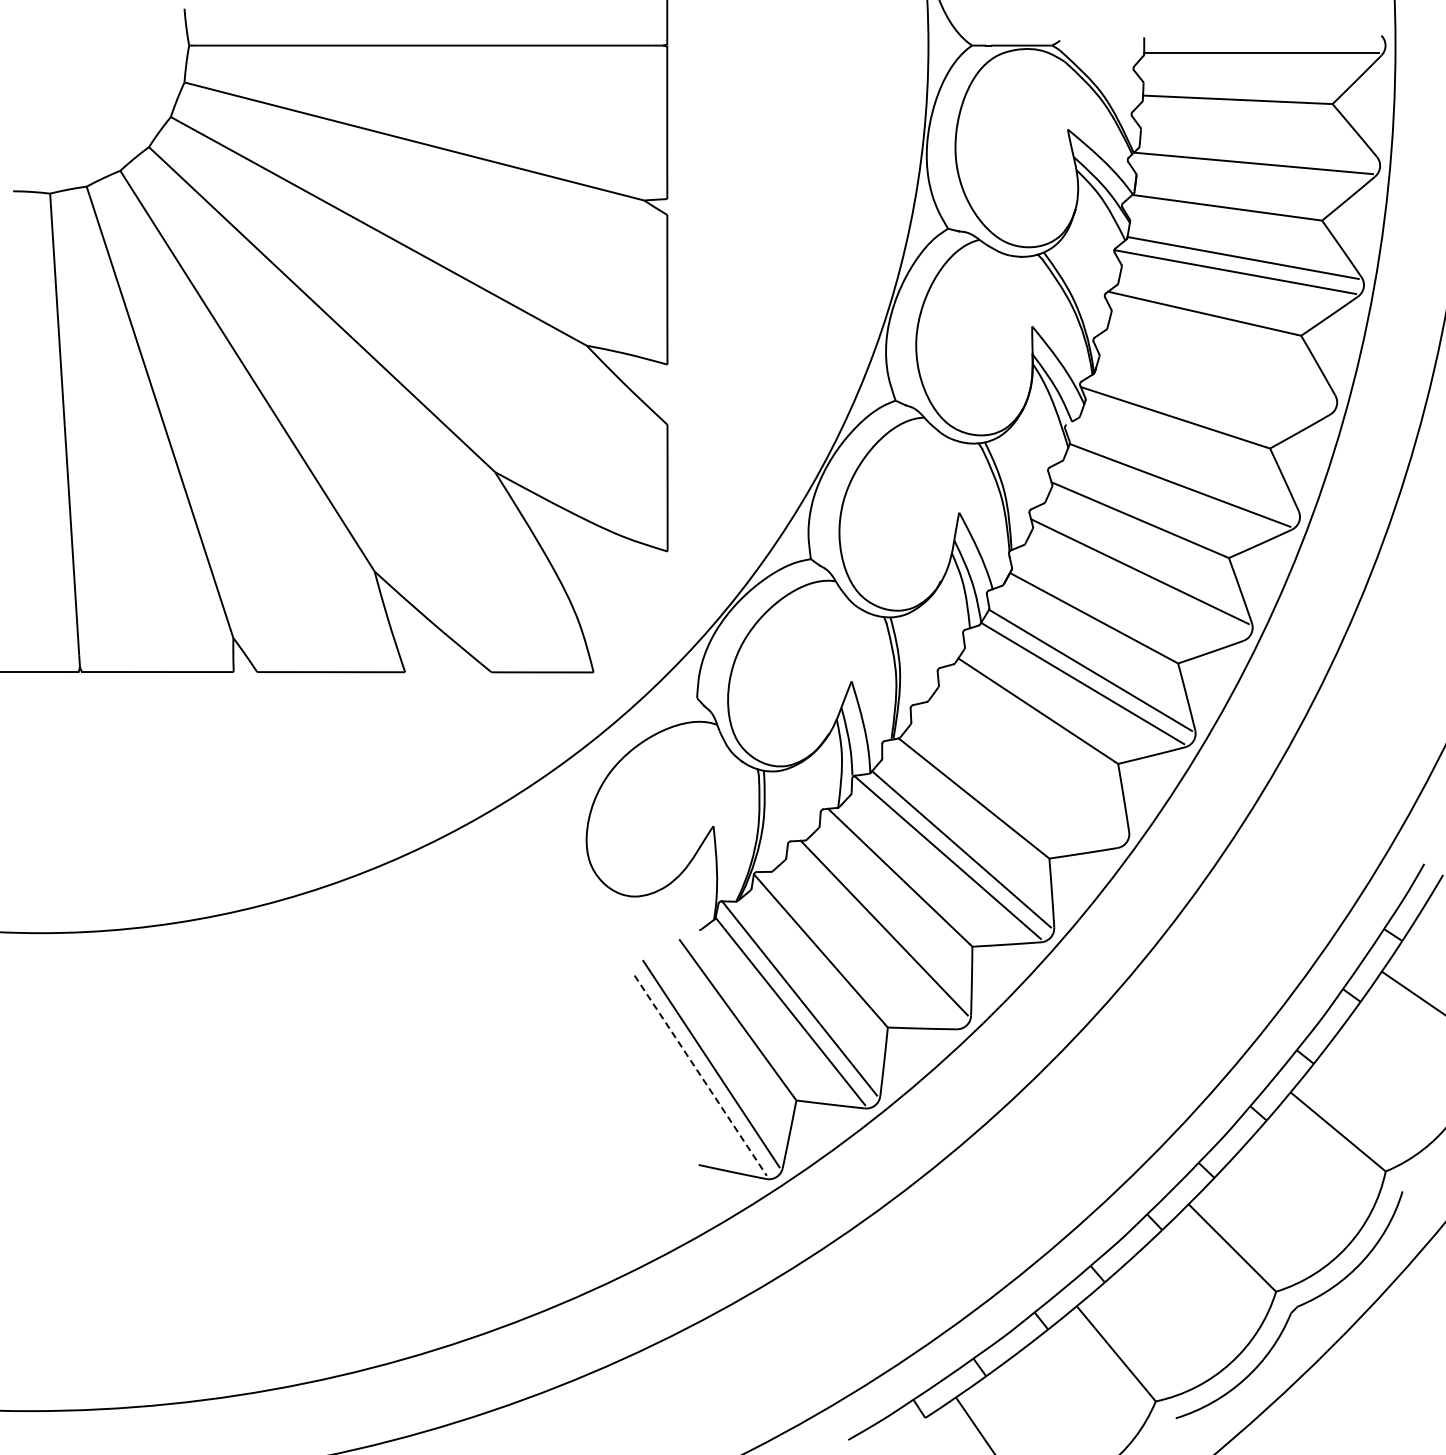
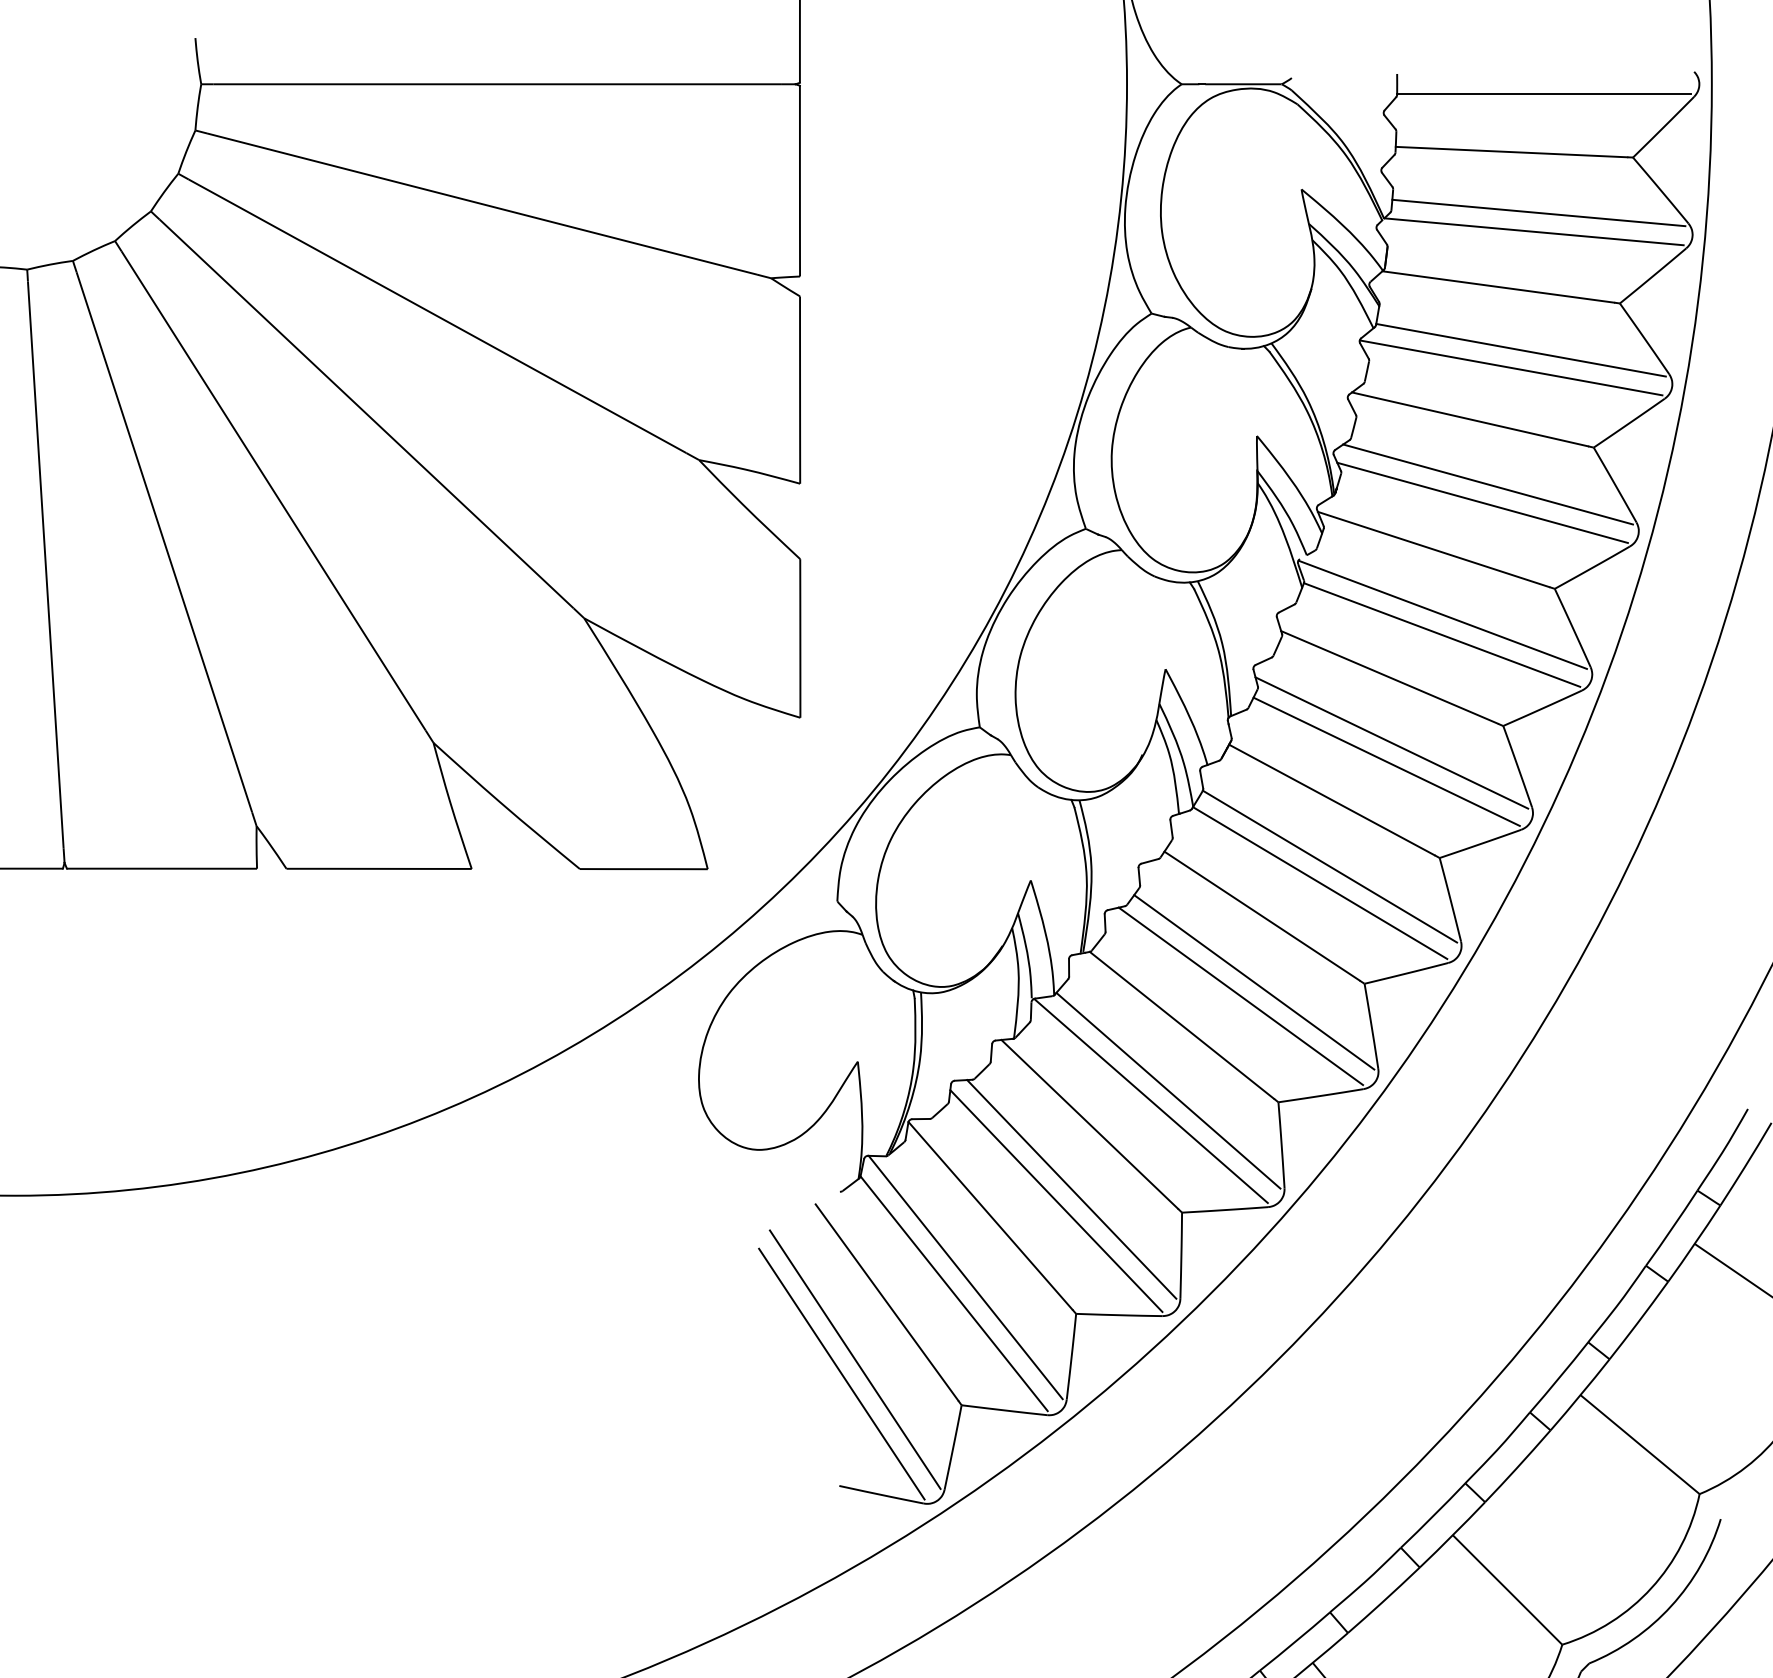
line: (1257, 147) -> (1539, 211), added
line: (1216, 365) -> (1487, 484), added
line: (1212, 379) -> (1482, 502), added
line: (1180, 469) -> (1442, 615), added
line: (1135, 586) -> (1386, 761), added
line: (1029, 762) -> (1253, 981), added
line: (1018, 773) -> (1239, 995), added
line: (871, 937) -> (1055, 1201), added
line: (700, 1075) -> (841, 1373), dashed -> solid

